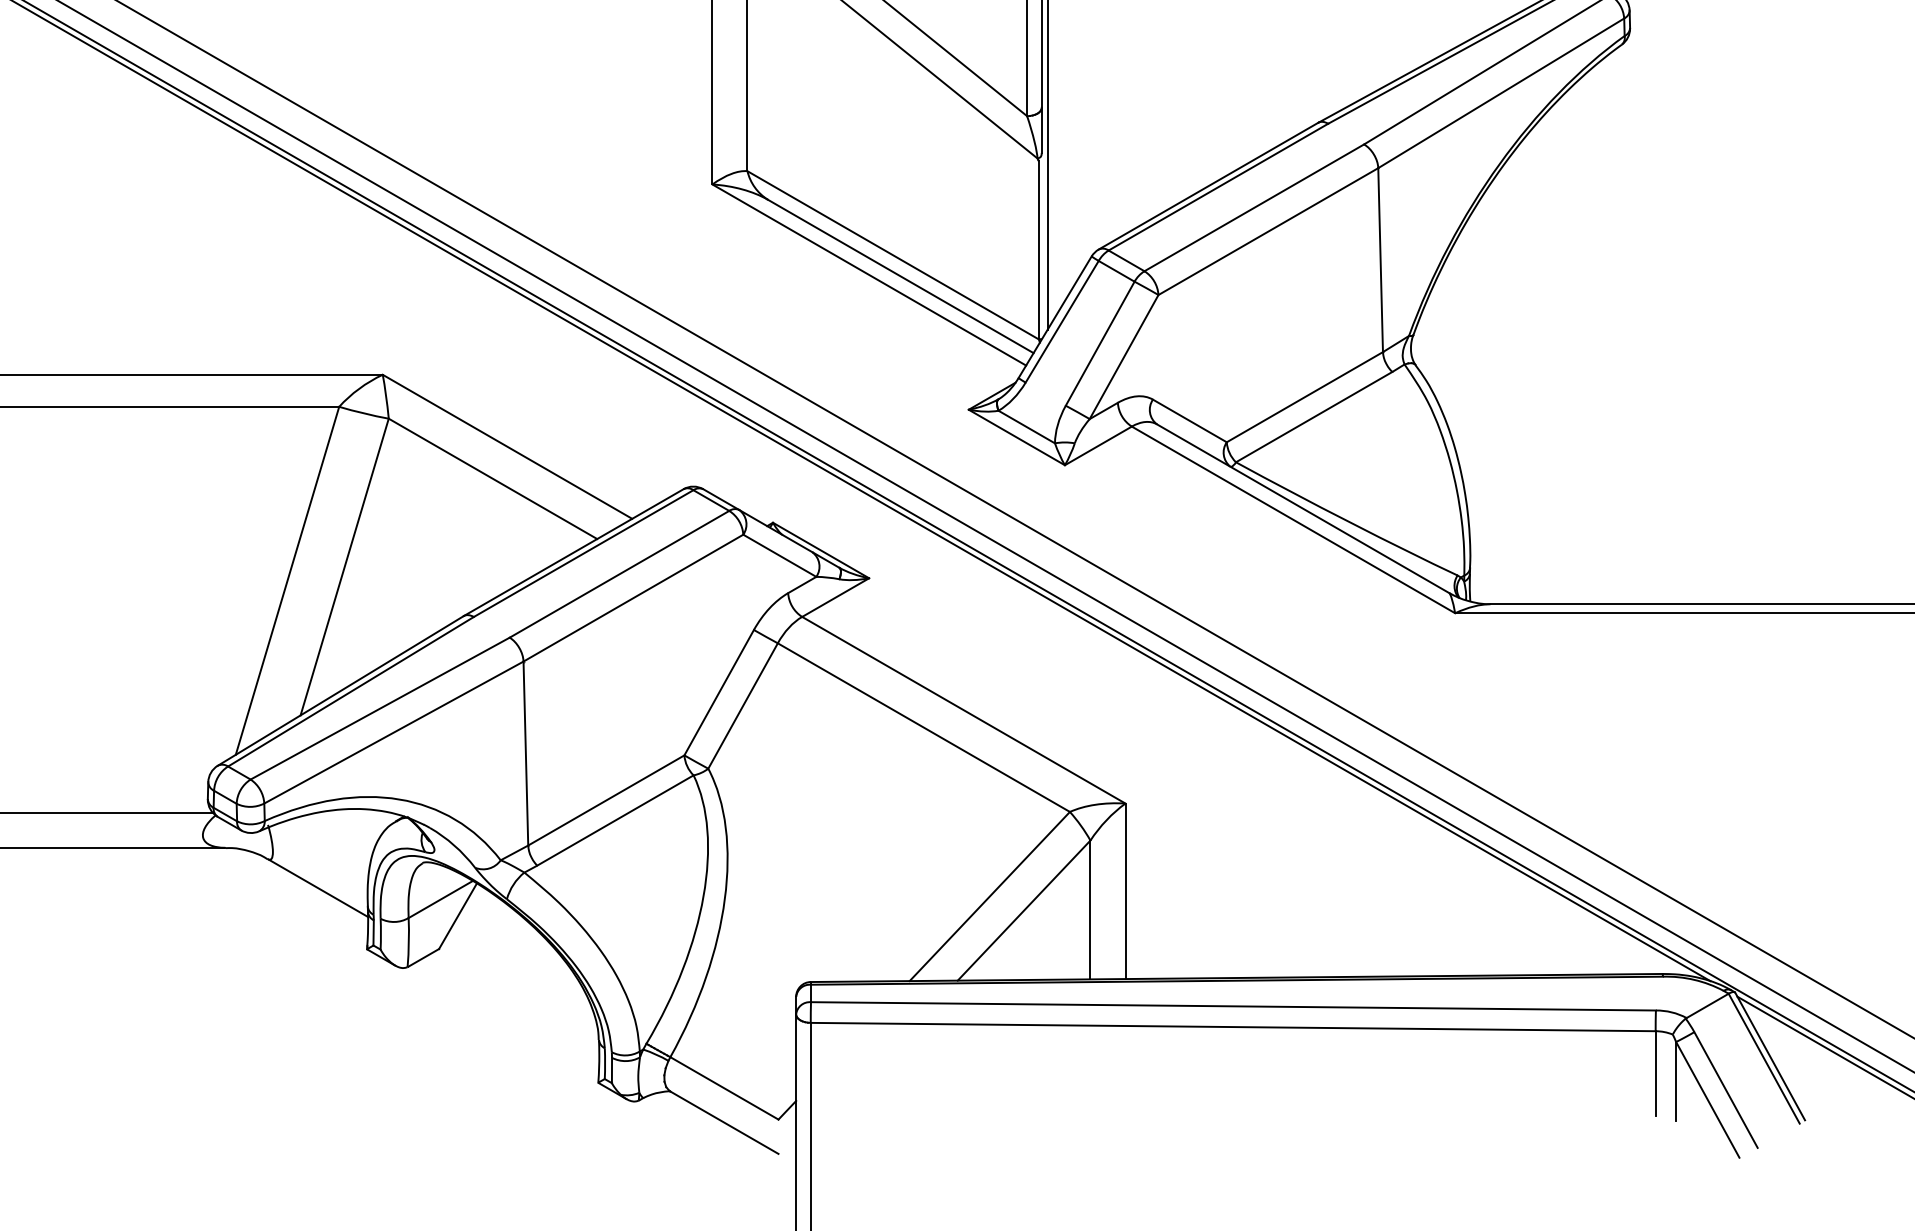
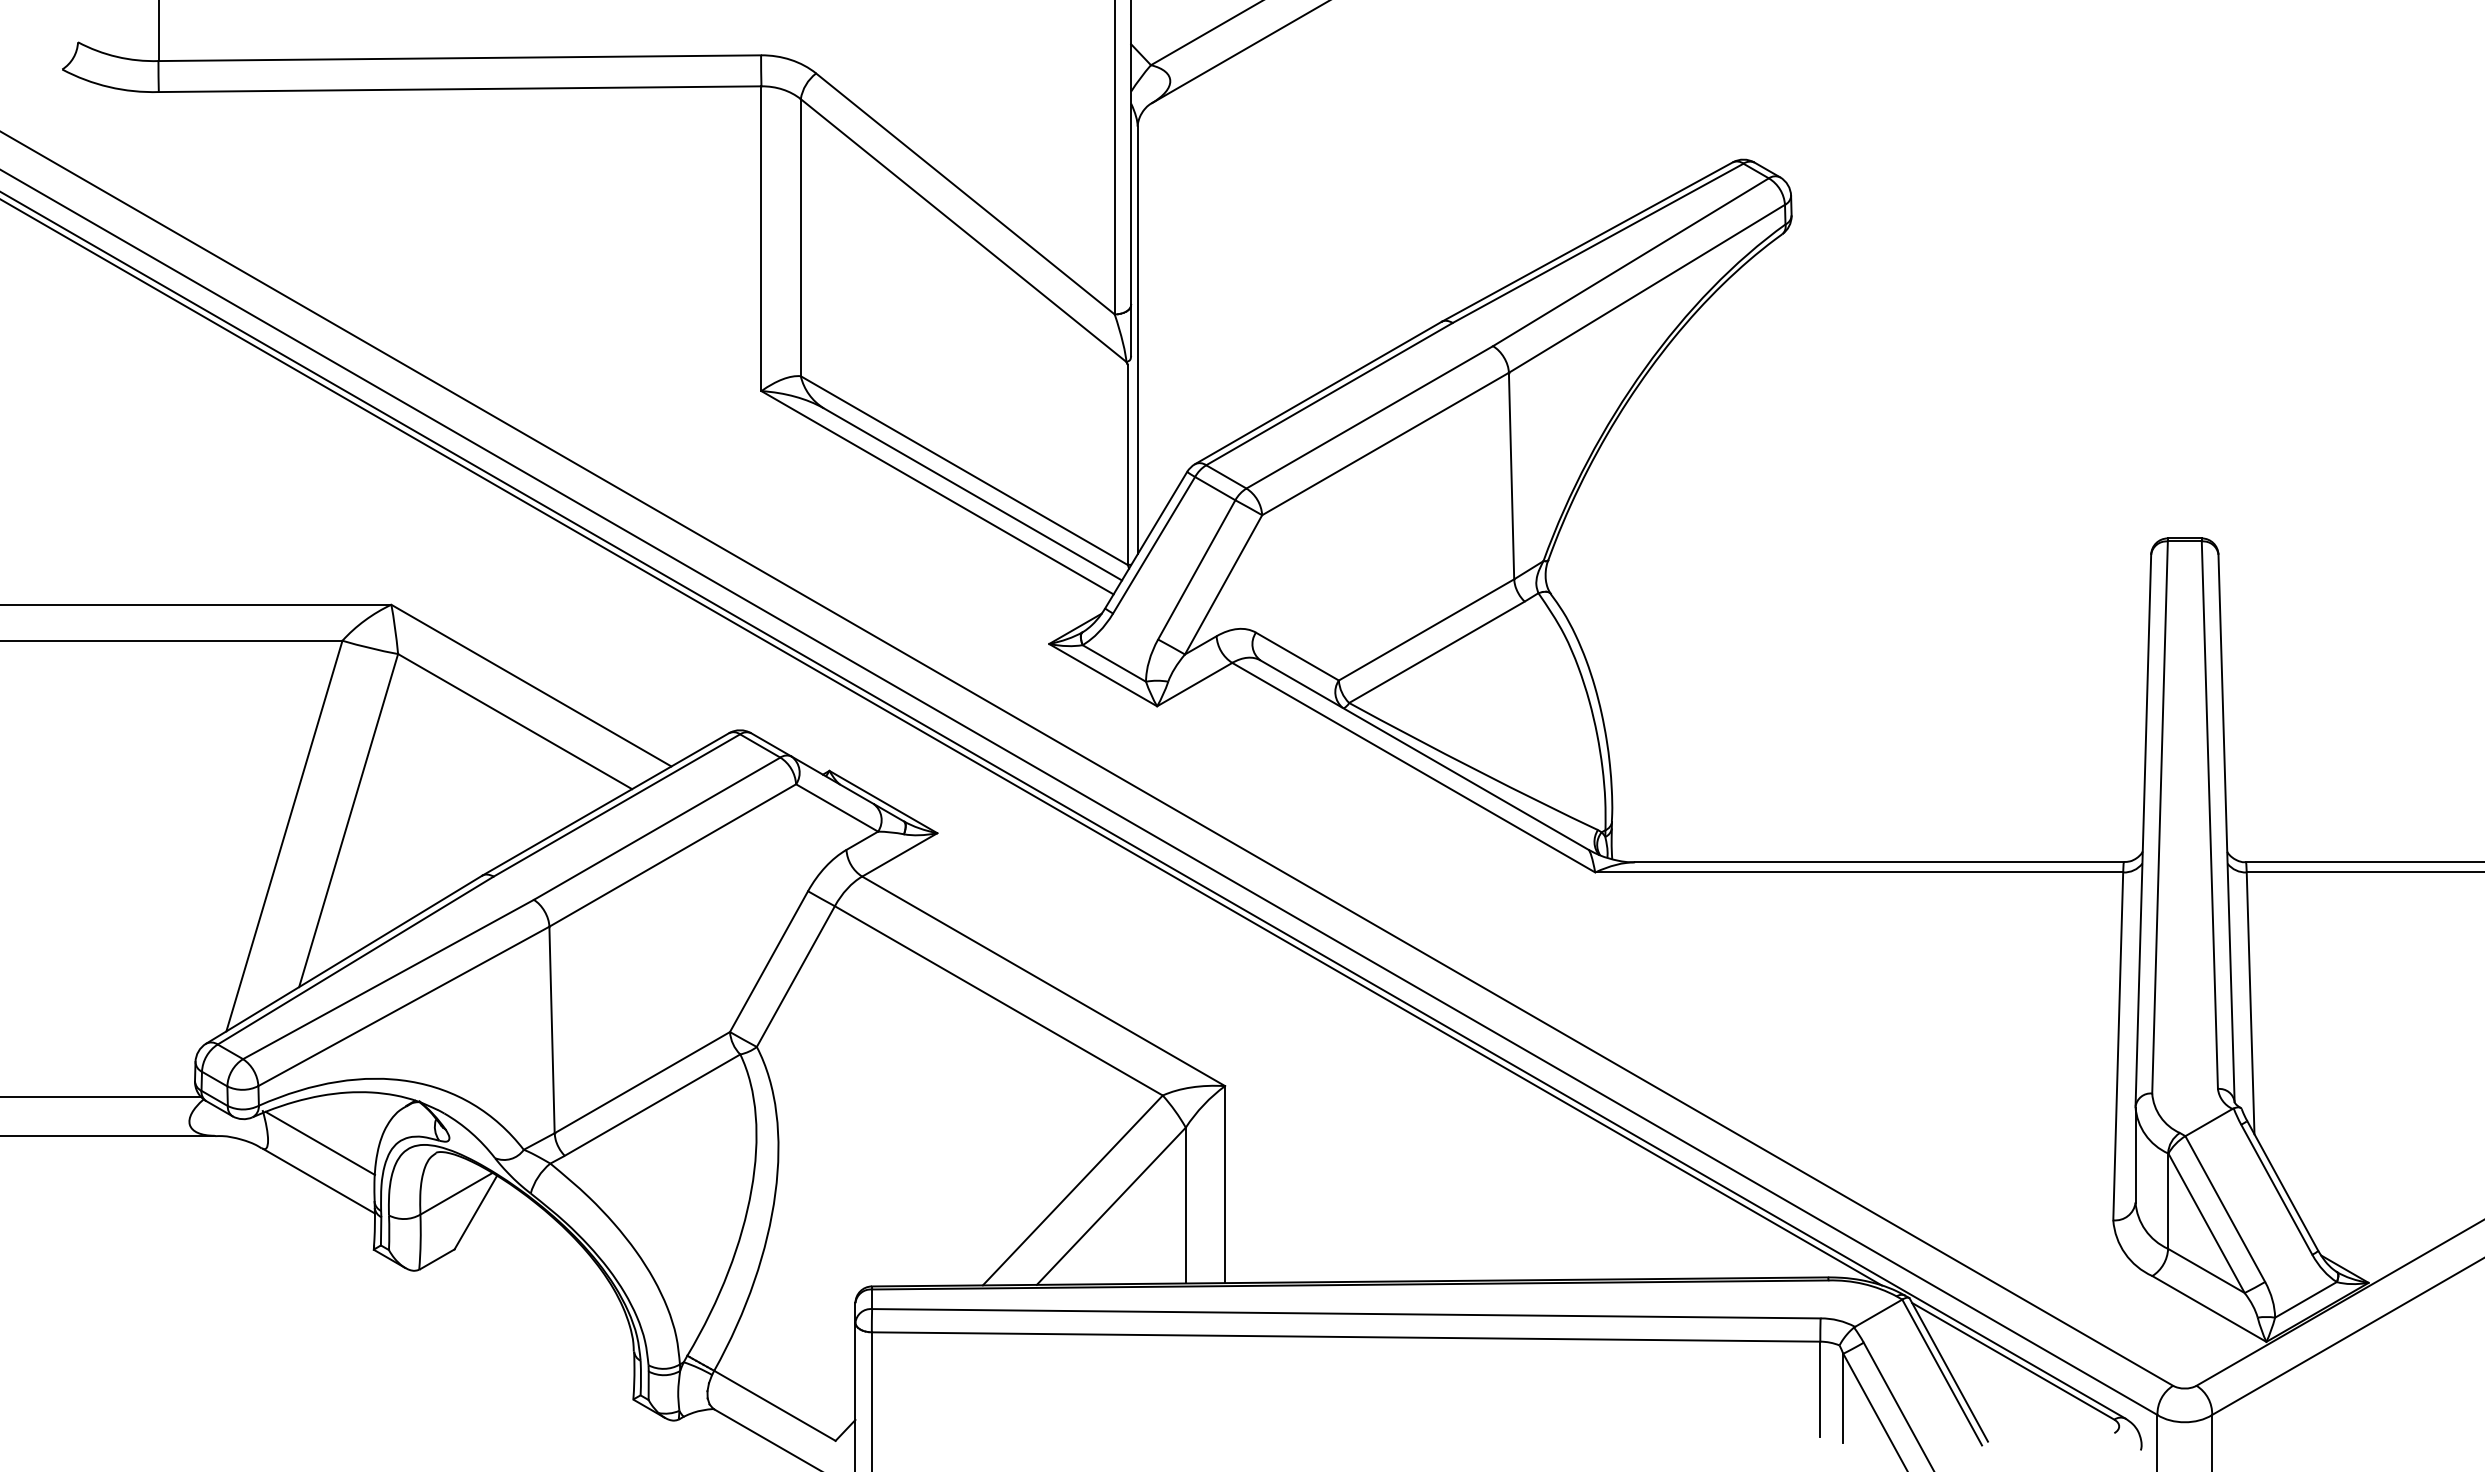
line: (318, 853) -> (319, 1142), added

